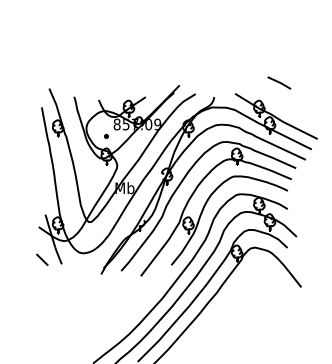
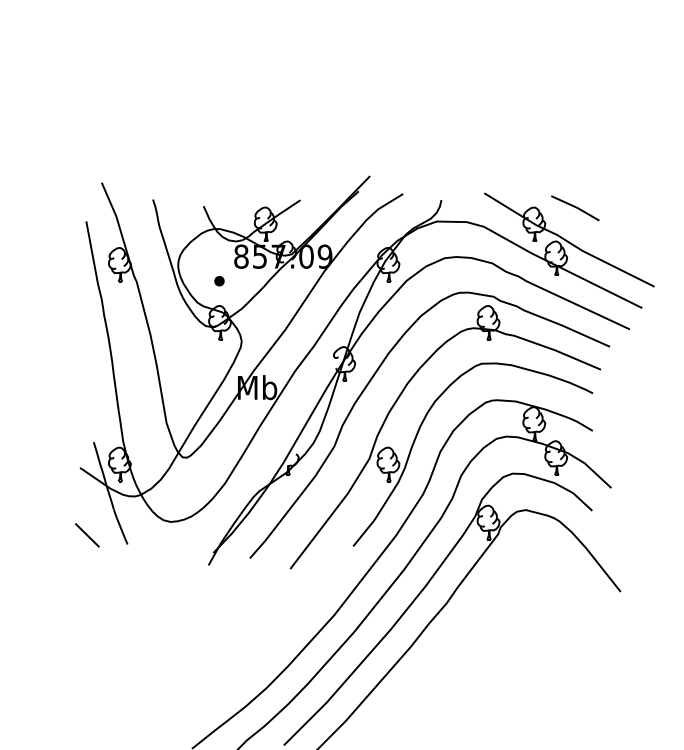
line: (279, 82) -> (575, 207), moved

